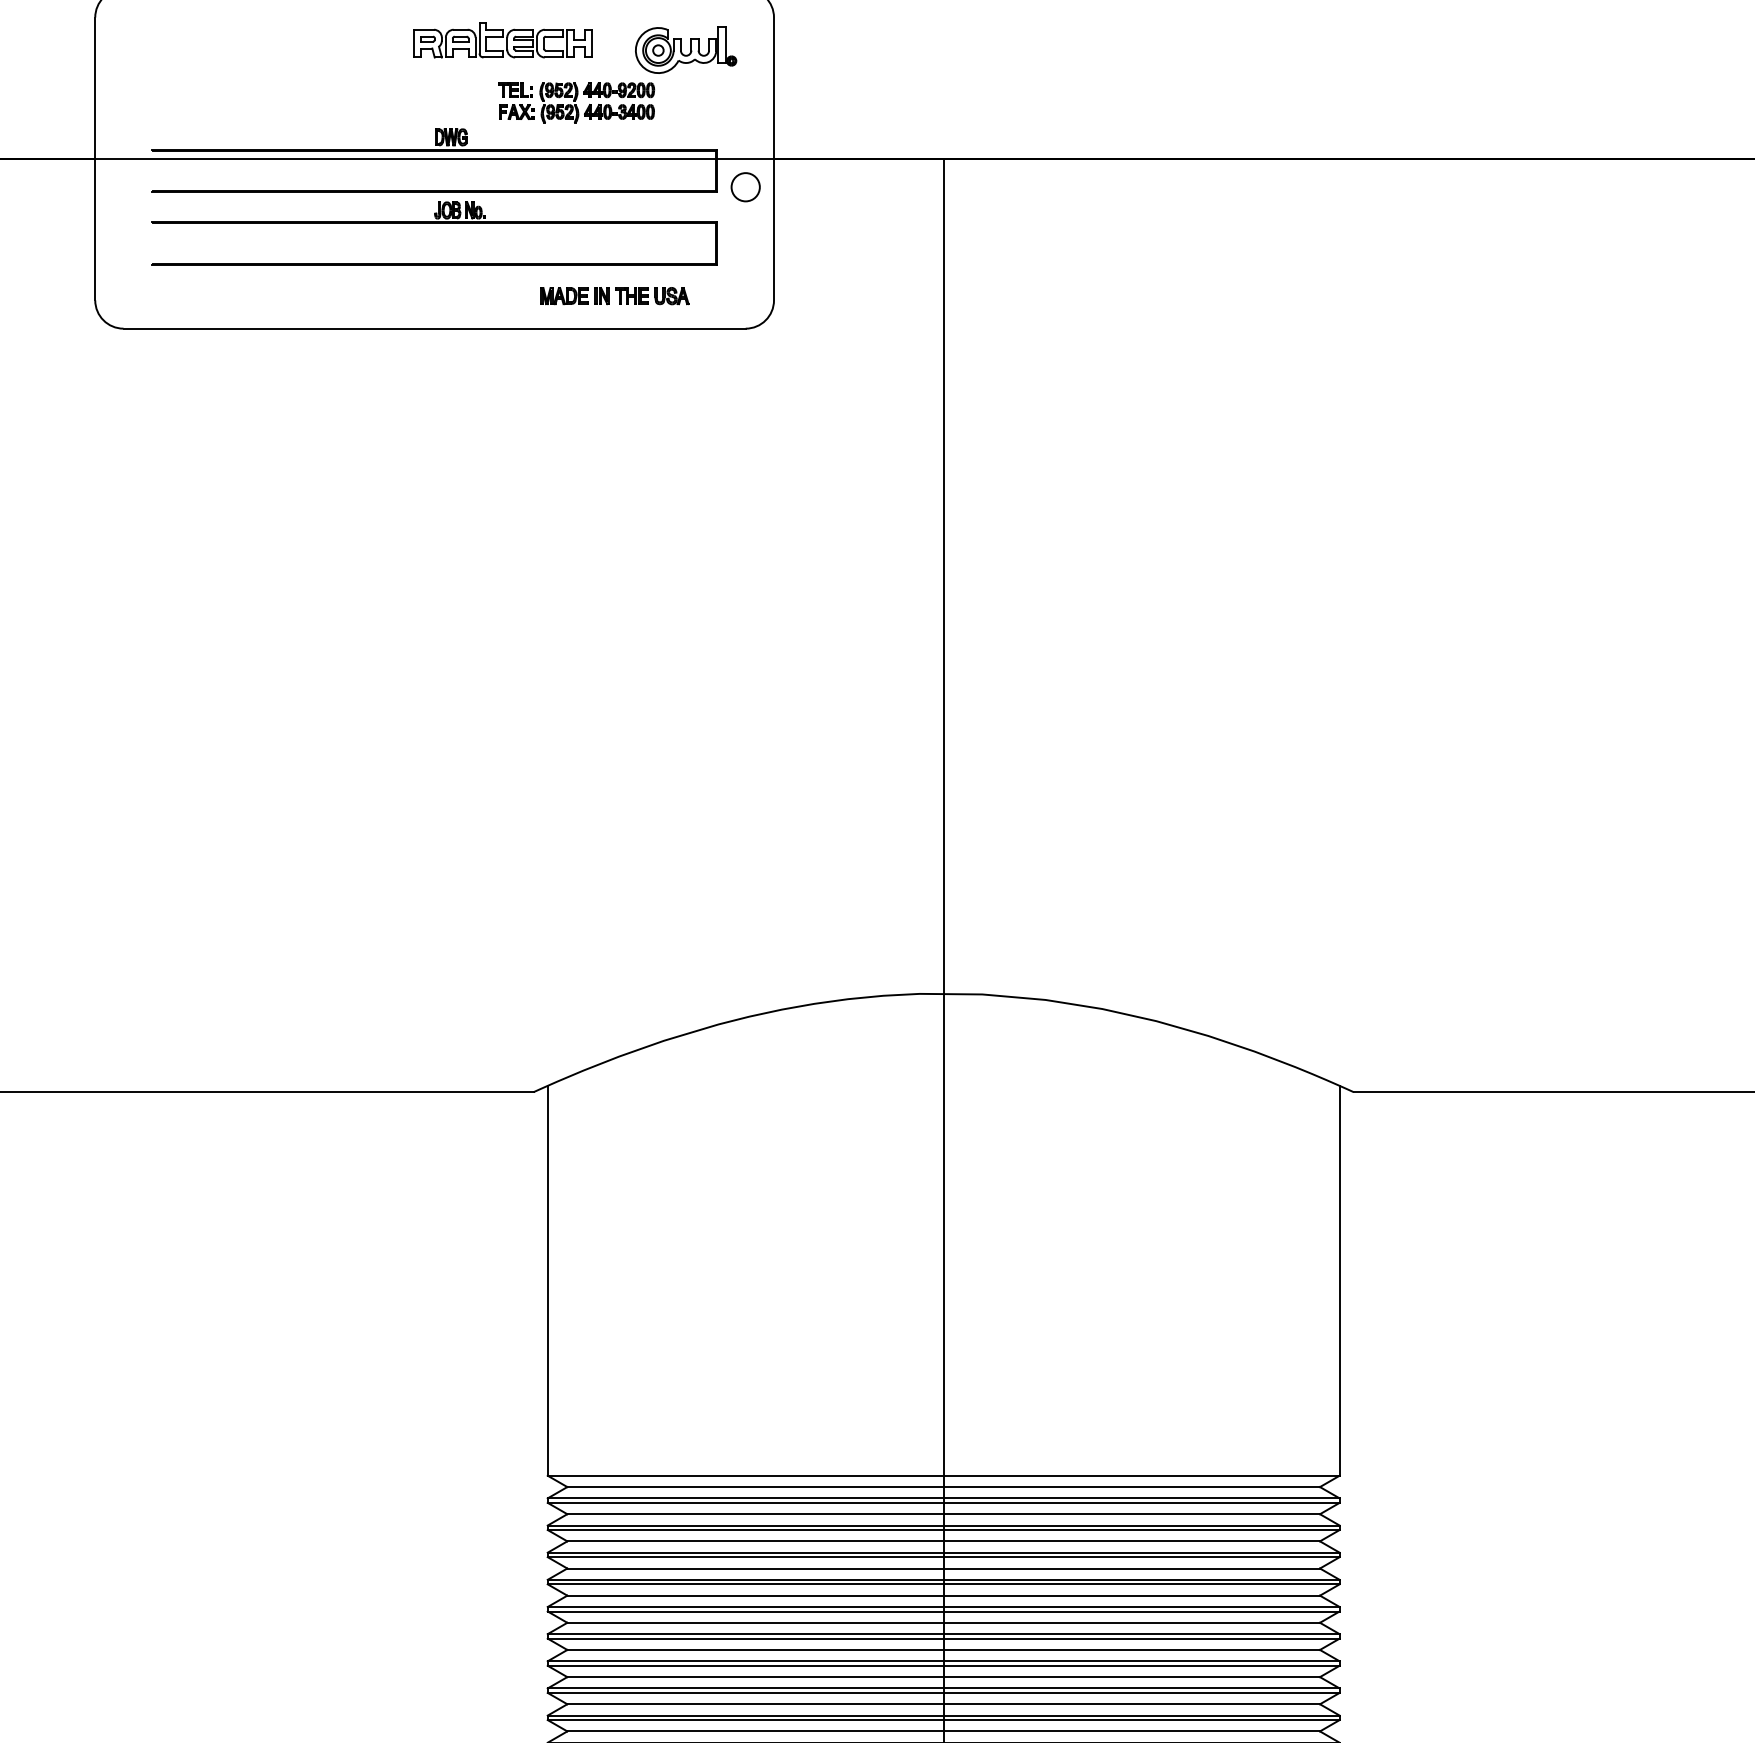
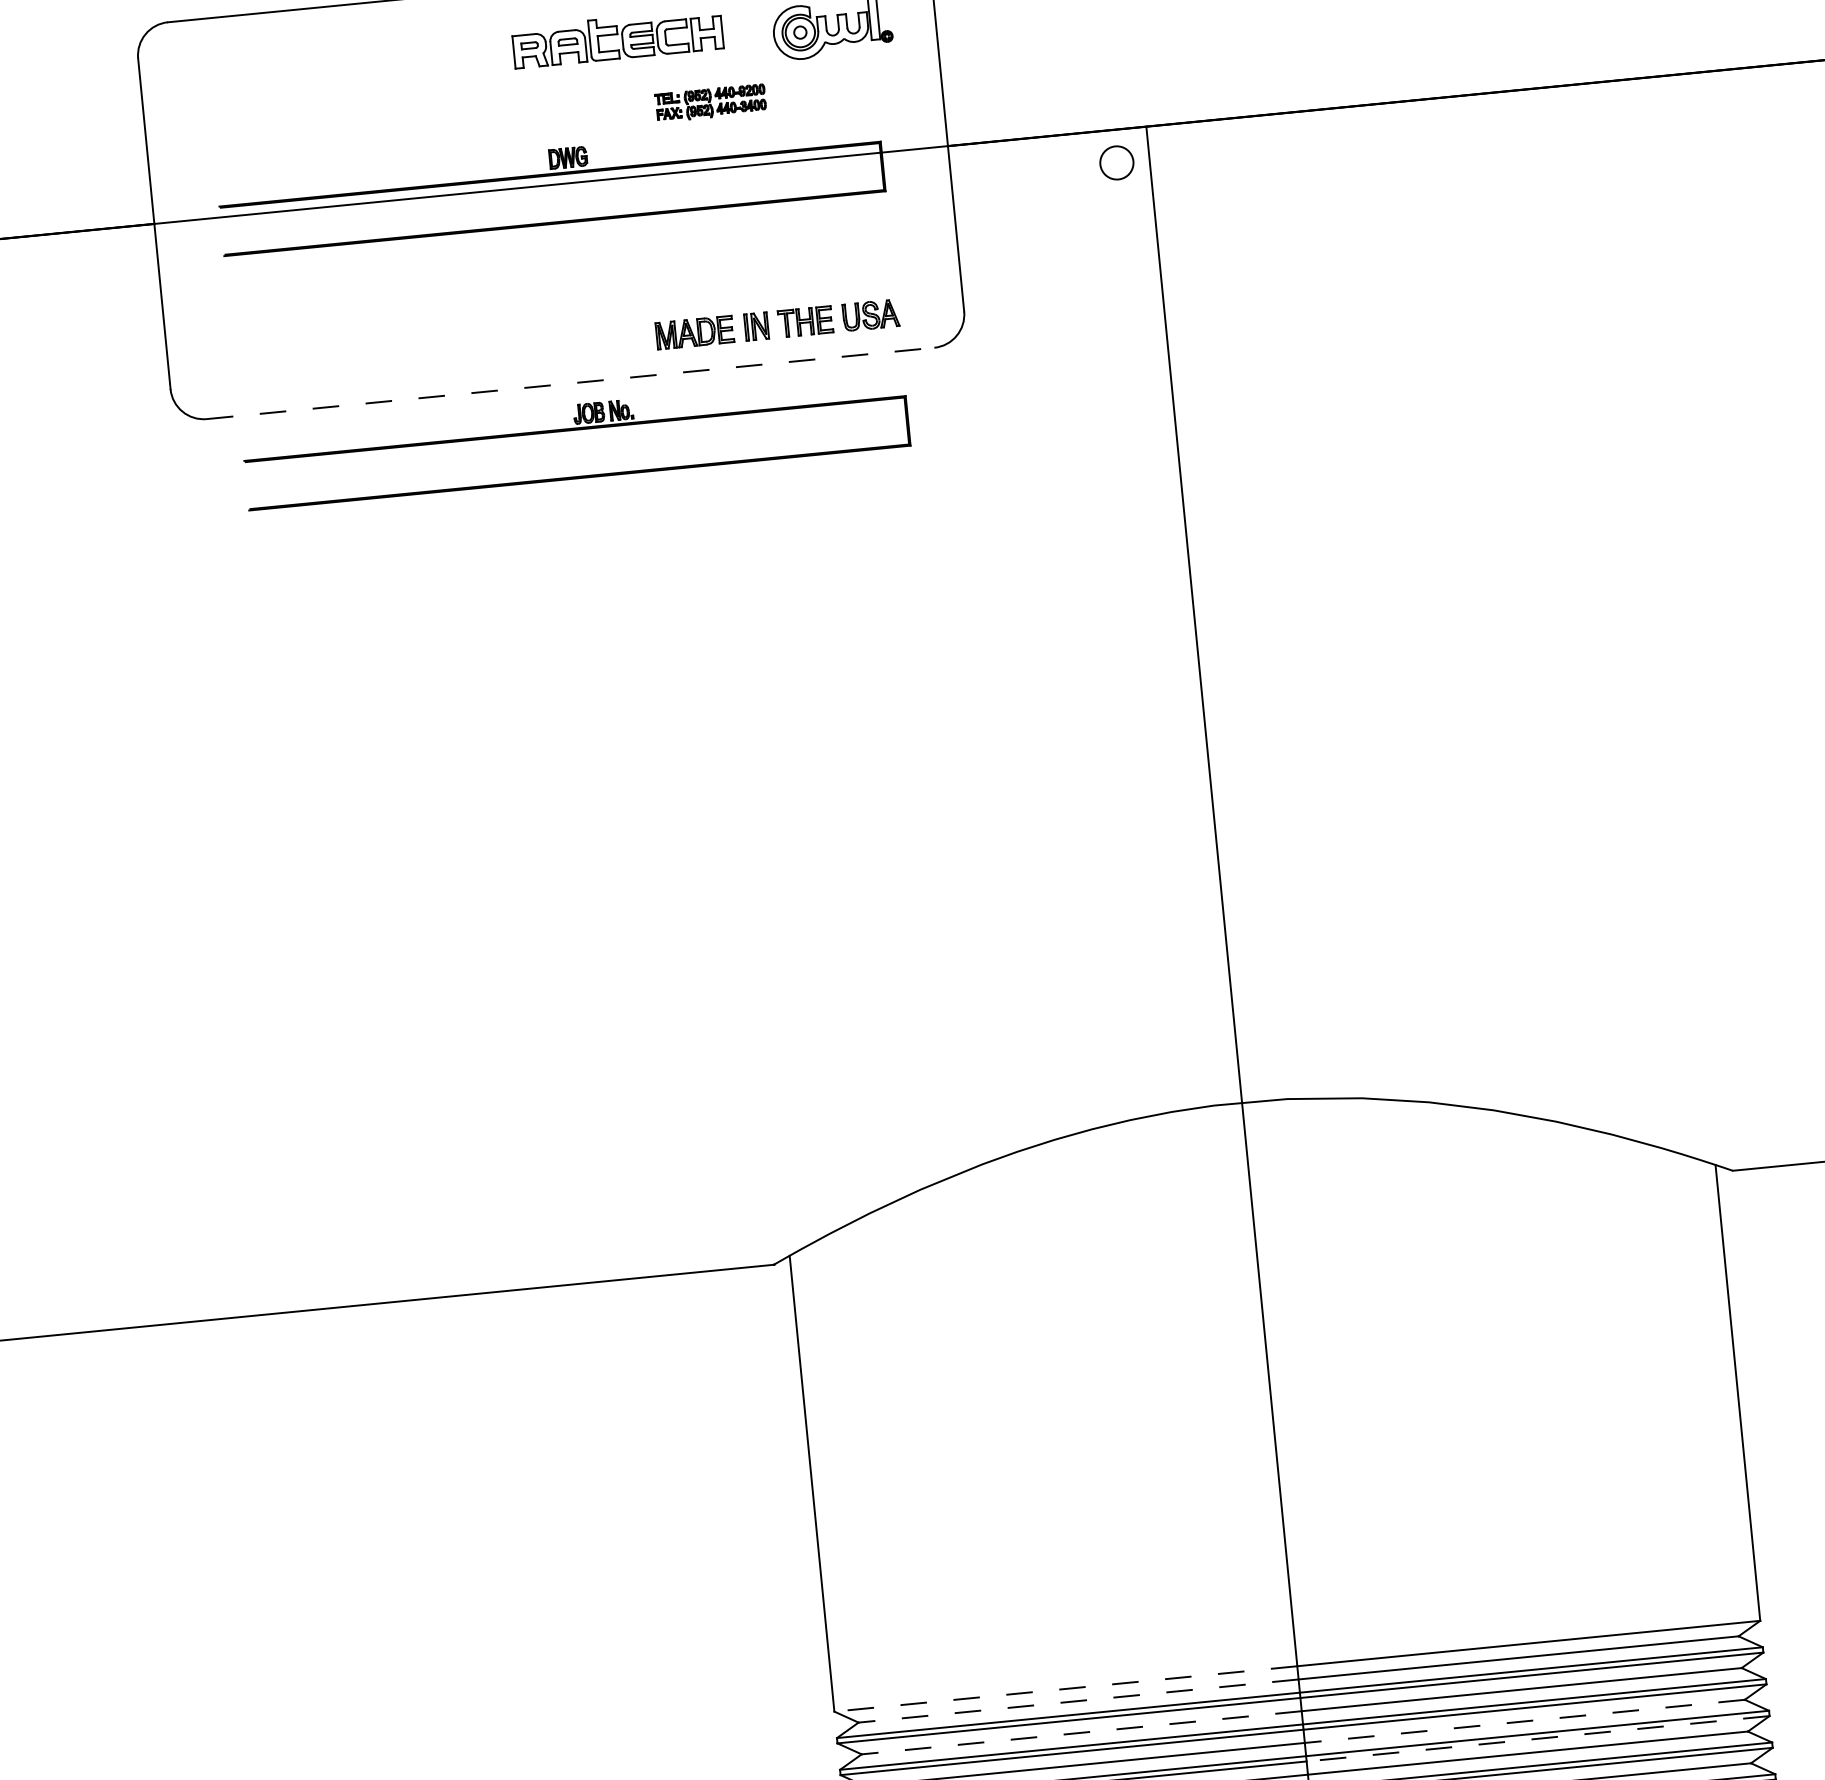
part: (576, 102) -> (710, 102), size x0.6
circle: (745, 187) -> (1116, 163), moved
part: (434, 223) -> (575, 430), moved
part: (614, 296) -> (777, 325), size x1.4
line: (435, 328) -> (571, 383), solid -> dashed
line: (745, 1475) -> (1065, 1688), solid -> dashed
line: (755, 1487) -> (1078, 1701), solid -> dashed
line: (755, 1514) -> (1081, 1733), solid -> dashed
line: (1131, 1541) -> (1524, 1721), solid -> dashed
line: (1141, 1557) -> (1537, 1739), solid -> dashed

